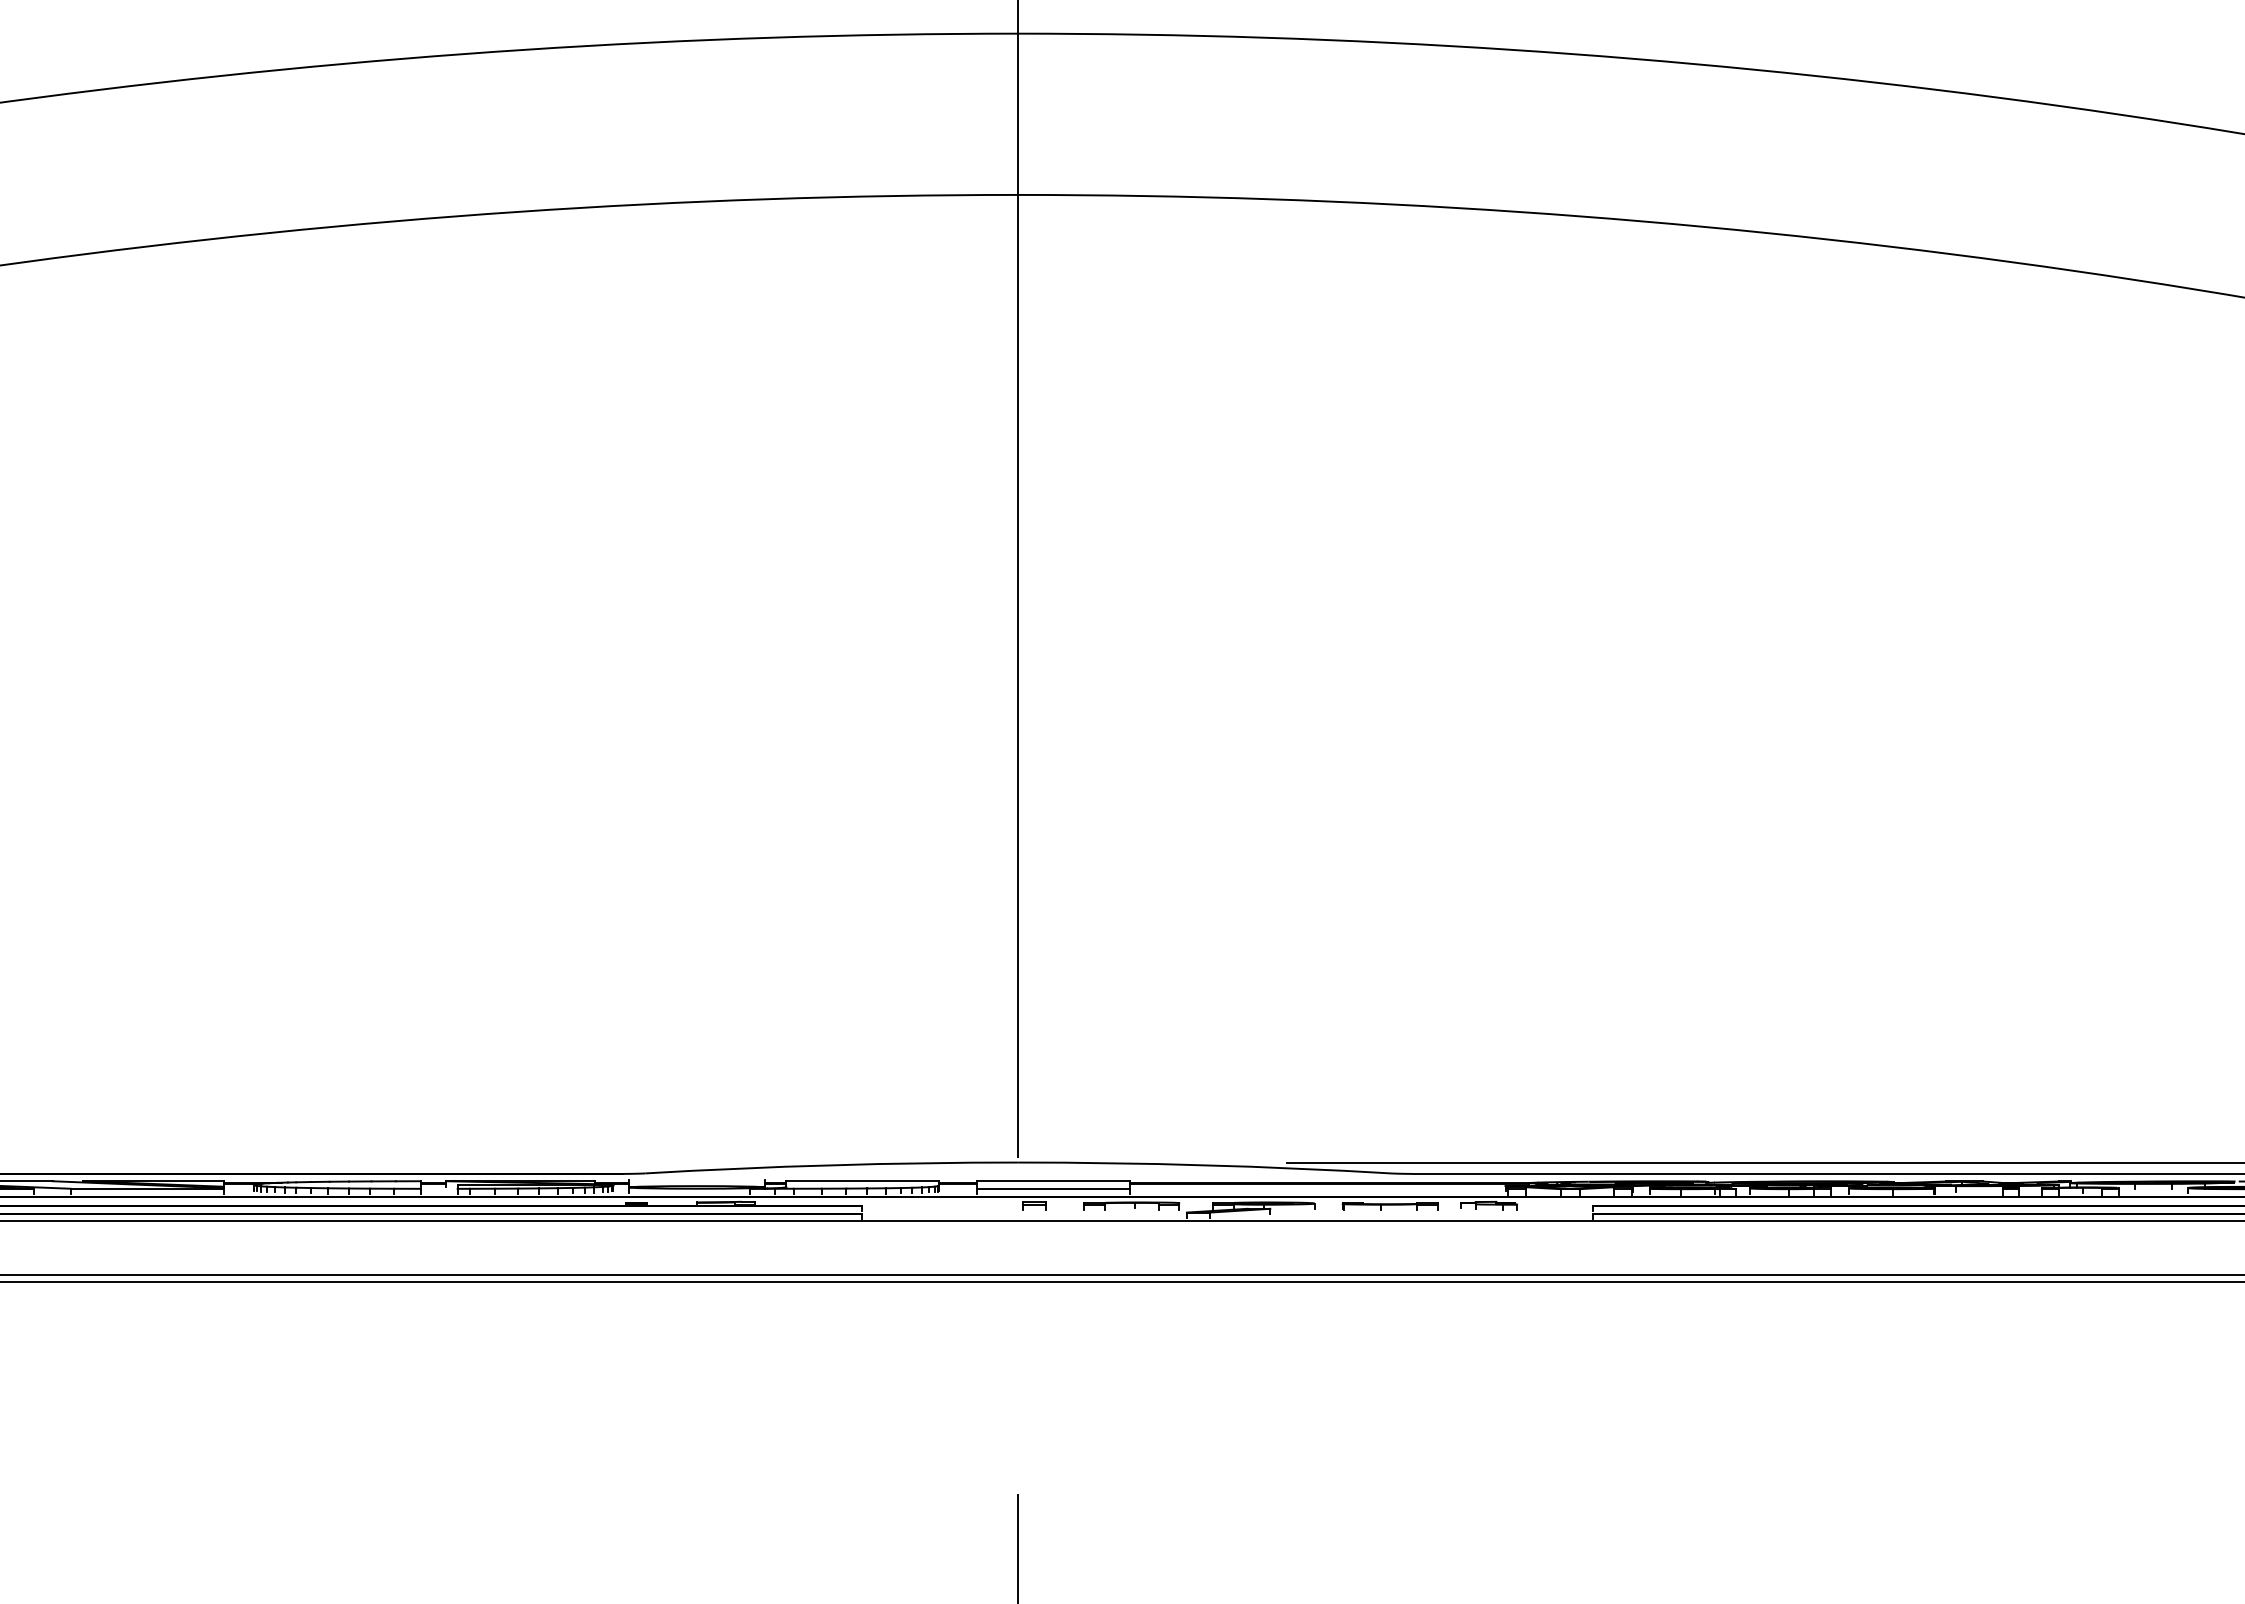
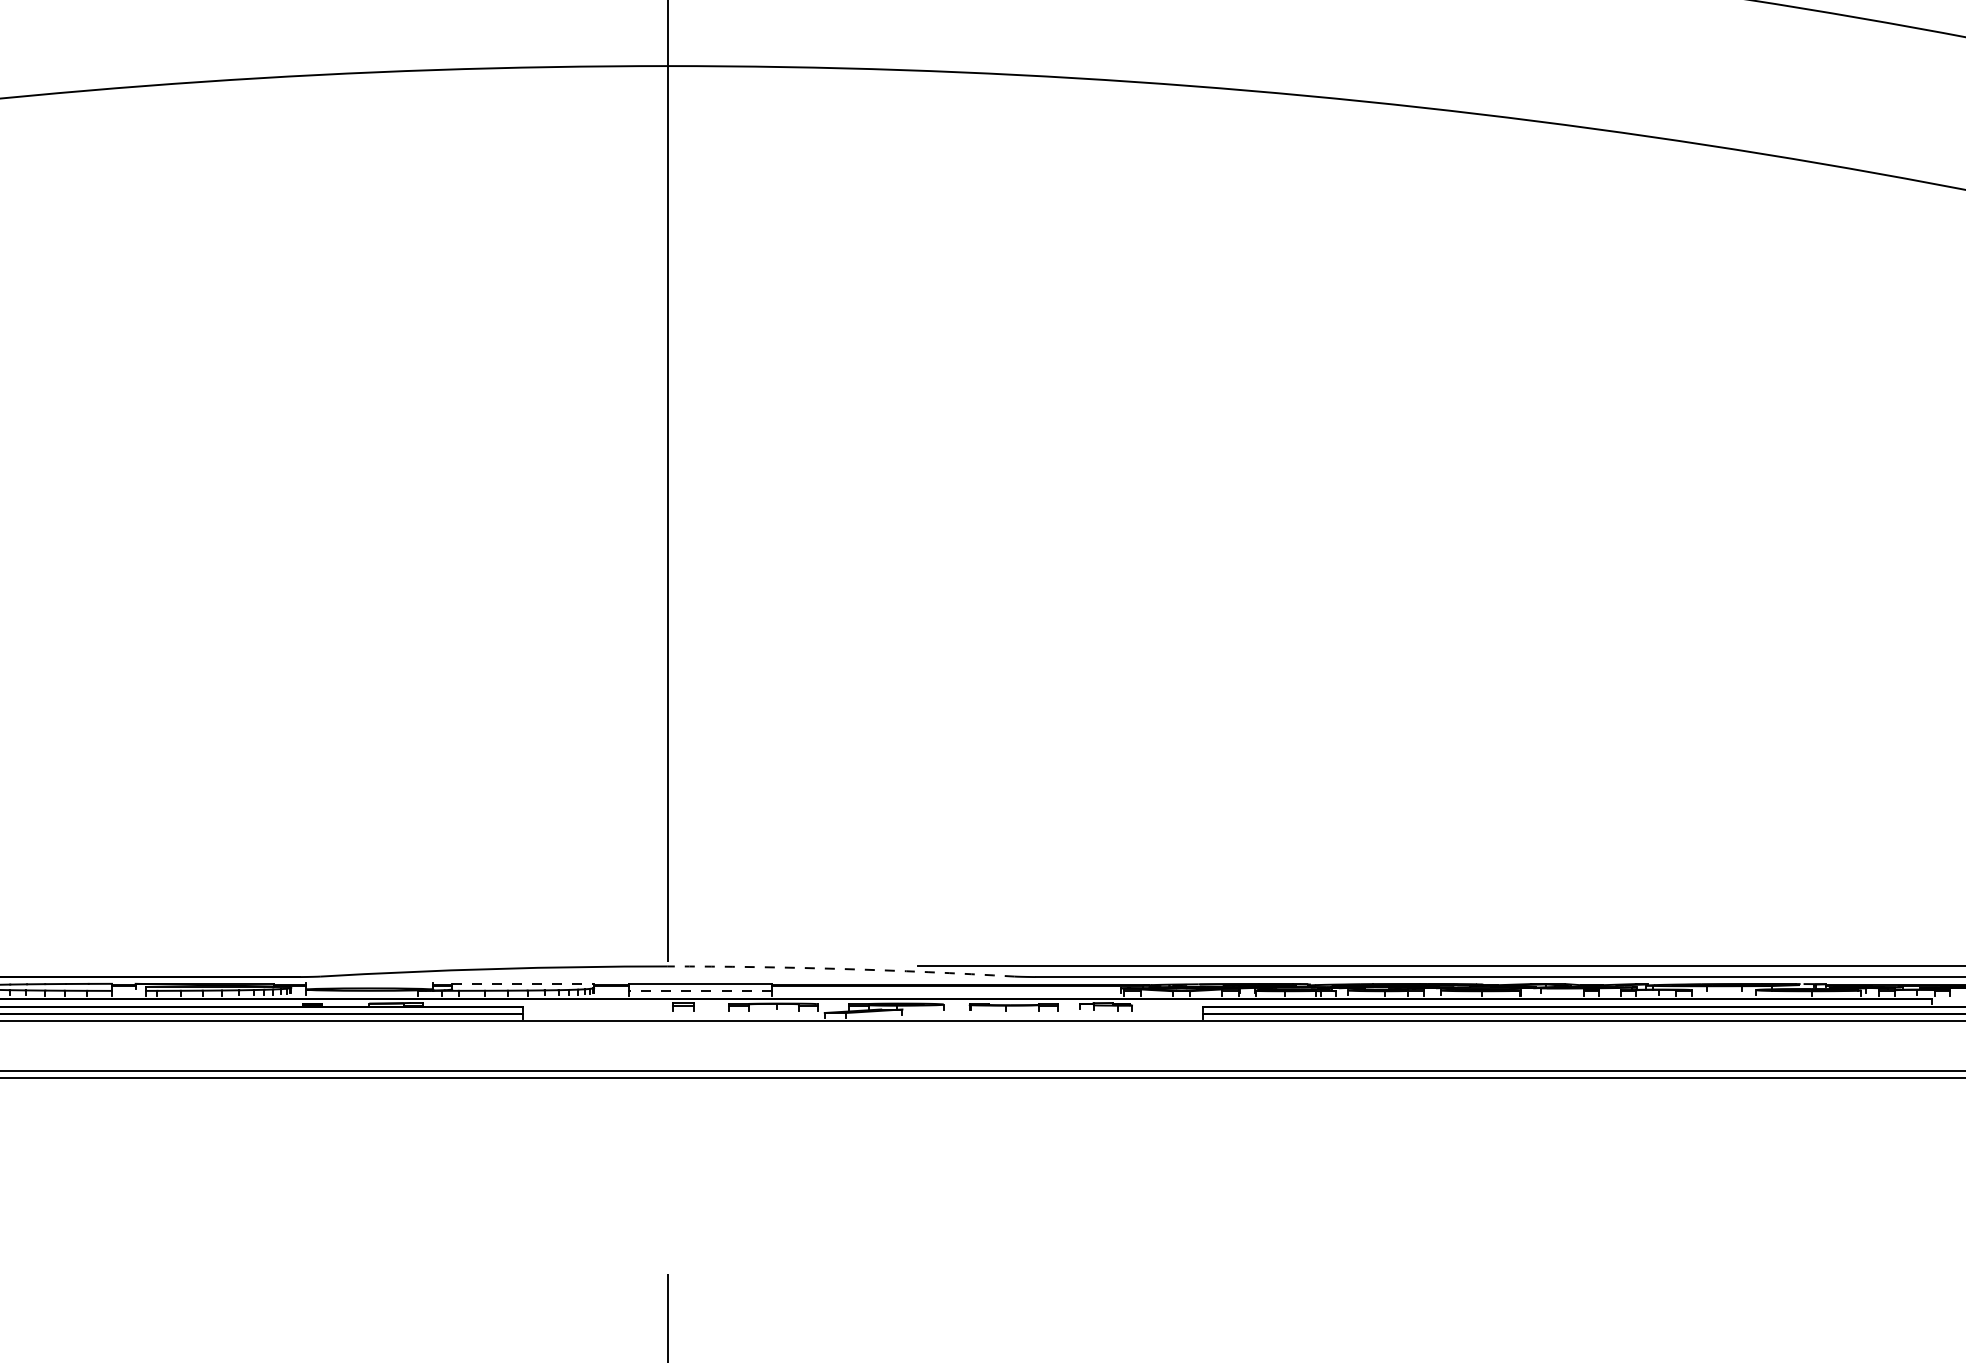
arc: (1204, 1165) -> (841, 969), solid -> dashed
line: (863, 1181) -> (523, 984), solid -> dashed
line: (1052, 1188) -> (699, 990), solid -> dashed

